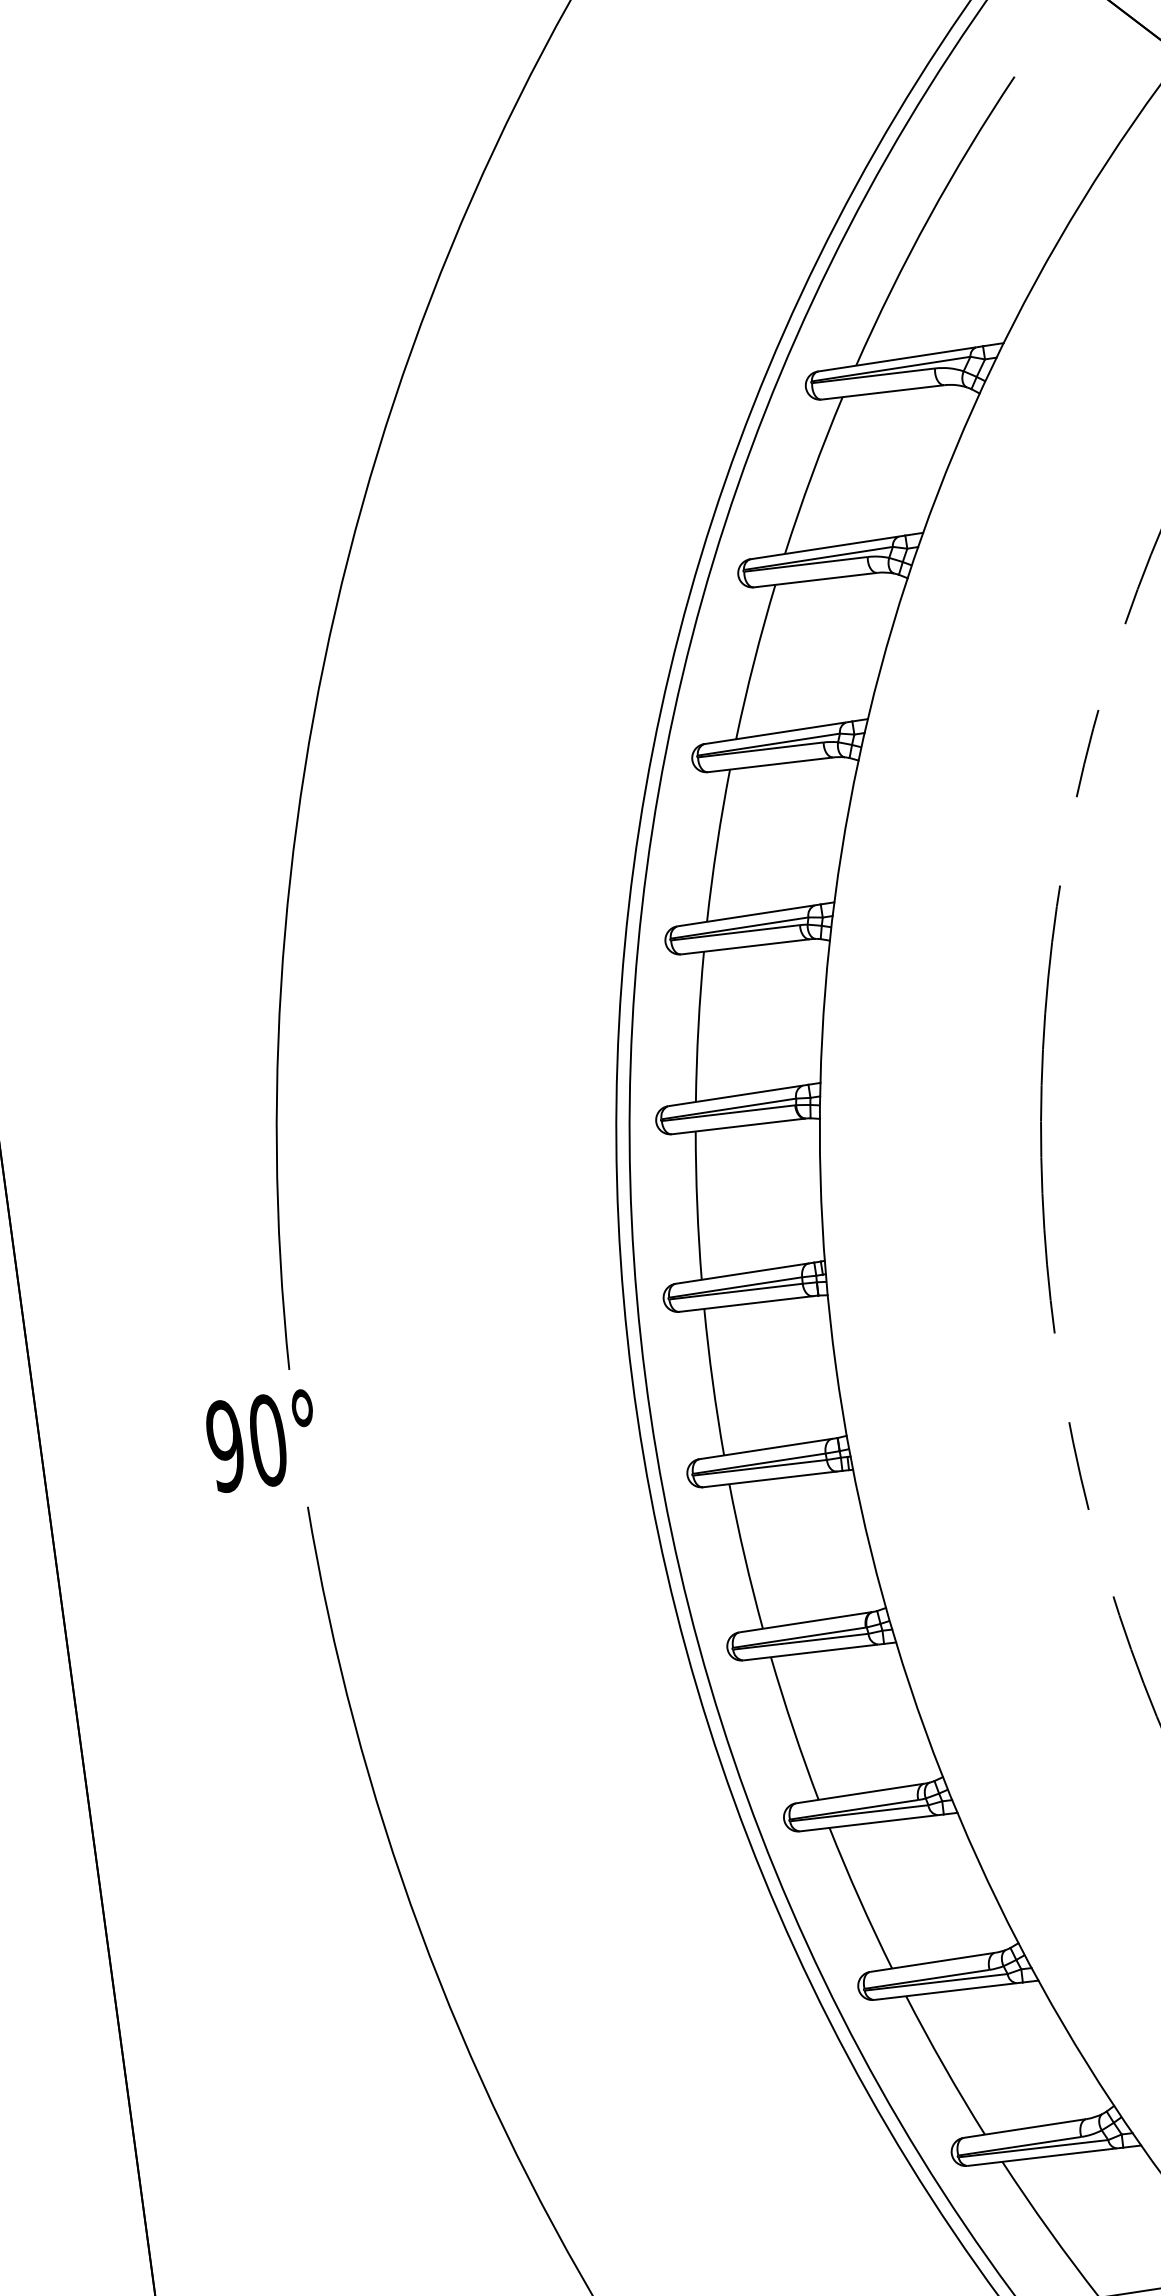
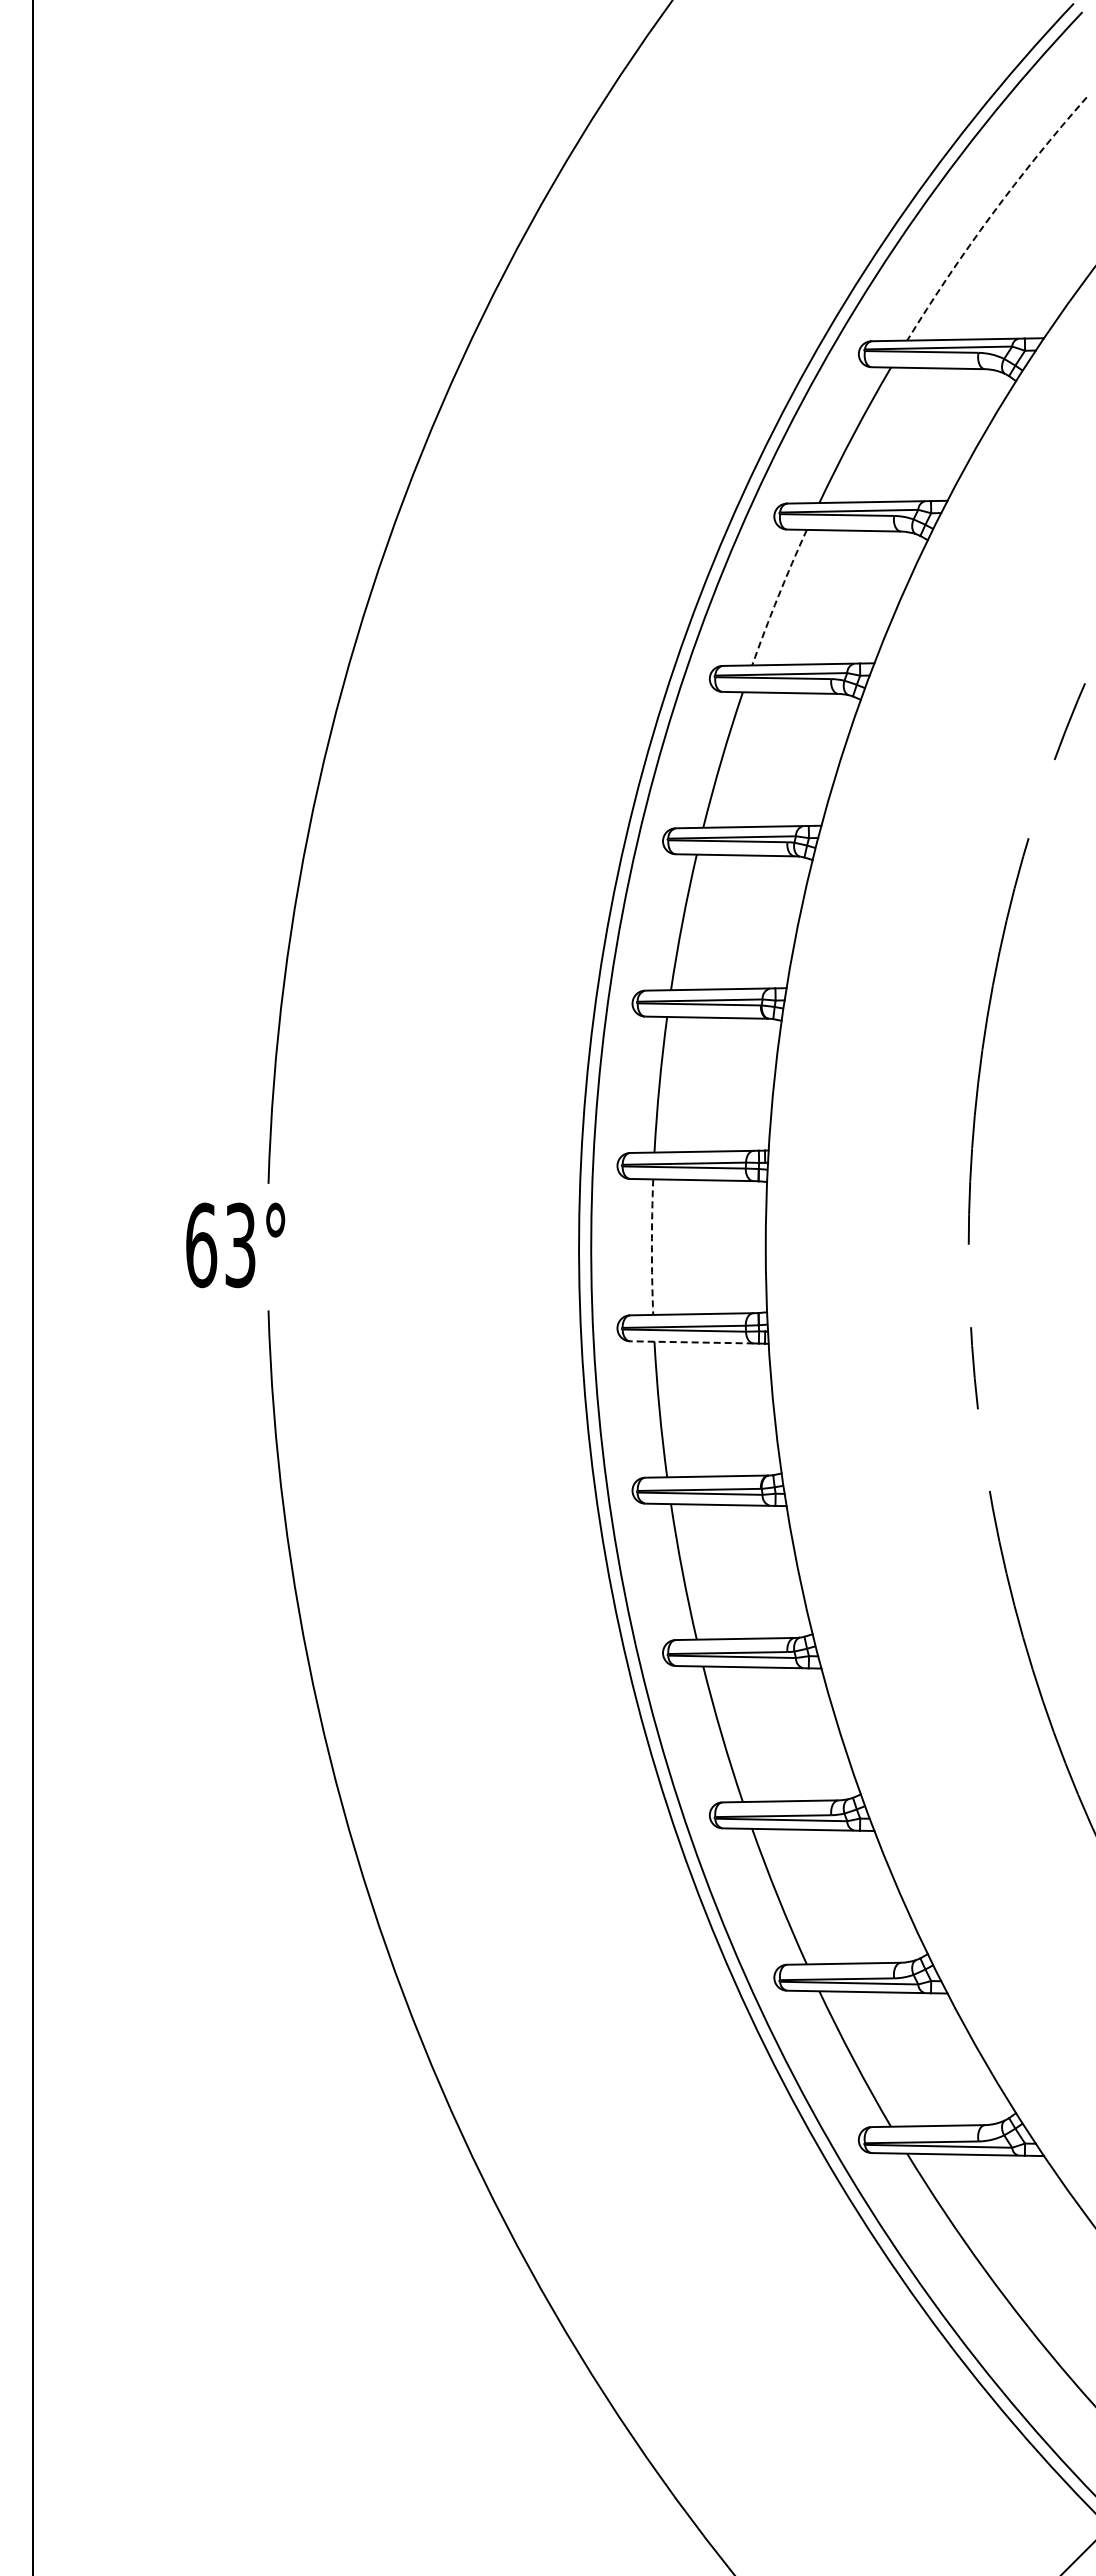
arc: (928, 218) -> (991, 215), solid -> dashed
arc: (754, 662) -> (778, 597), solid -> dashed
arc: (712, 1382) -> (651, 1247), solid -> dashed
text: (246, 1443) -> (220, 1245), 90° -> 63°
line: (769, 1479) -> (691, 1342), solid -> dashed

